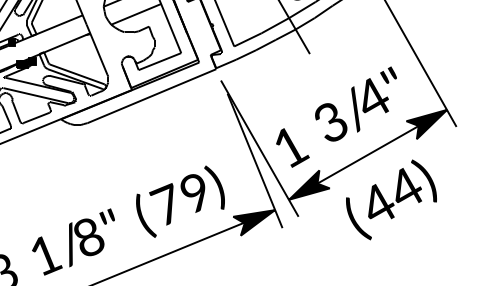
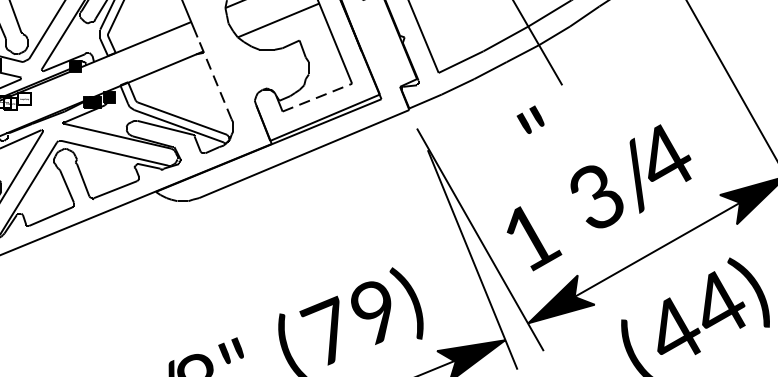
line: (96, 49) -> (213, 77), solid -> dashed
line: (159, 61) -> (316, 97), solid -> dashed
text: (388, 74) -> (530, 118), moved

